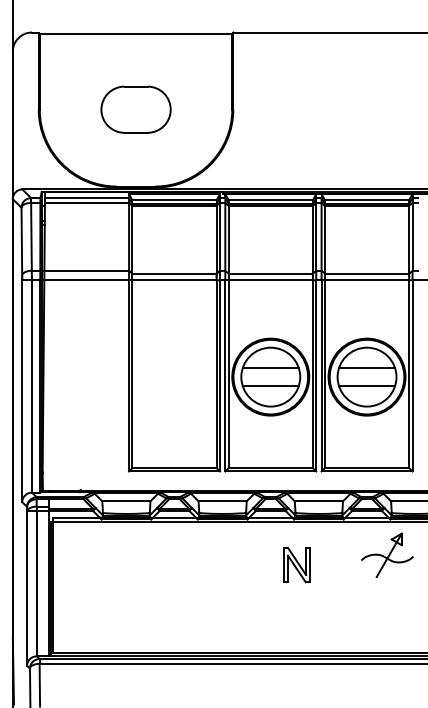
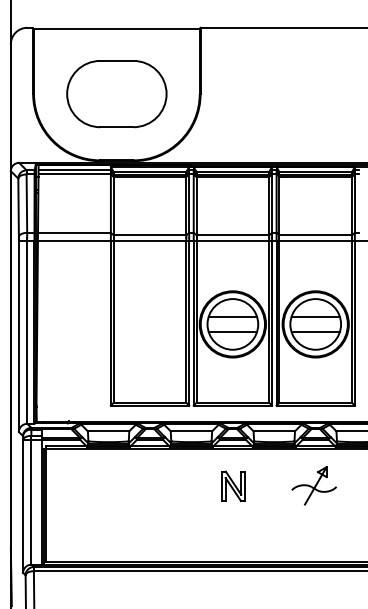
part: (135, 110) -> (116, 94), size x1.67
part: (386, 554) -> (313, 485), moved
part: (297, 564) -> (233, 485), moved

